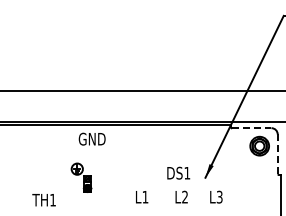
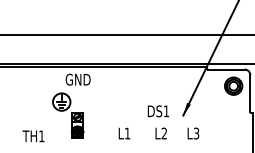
line: (251, 128) -> (226, 69), dashed -> solid
line: (277, 154) -> (250, 93), dashed -> solid
part: (81, 177) -> (68, 115), size x1.67

